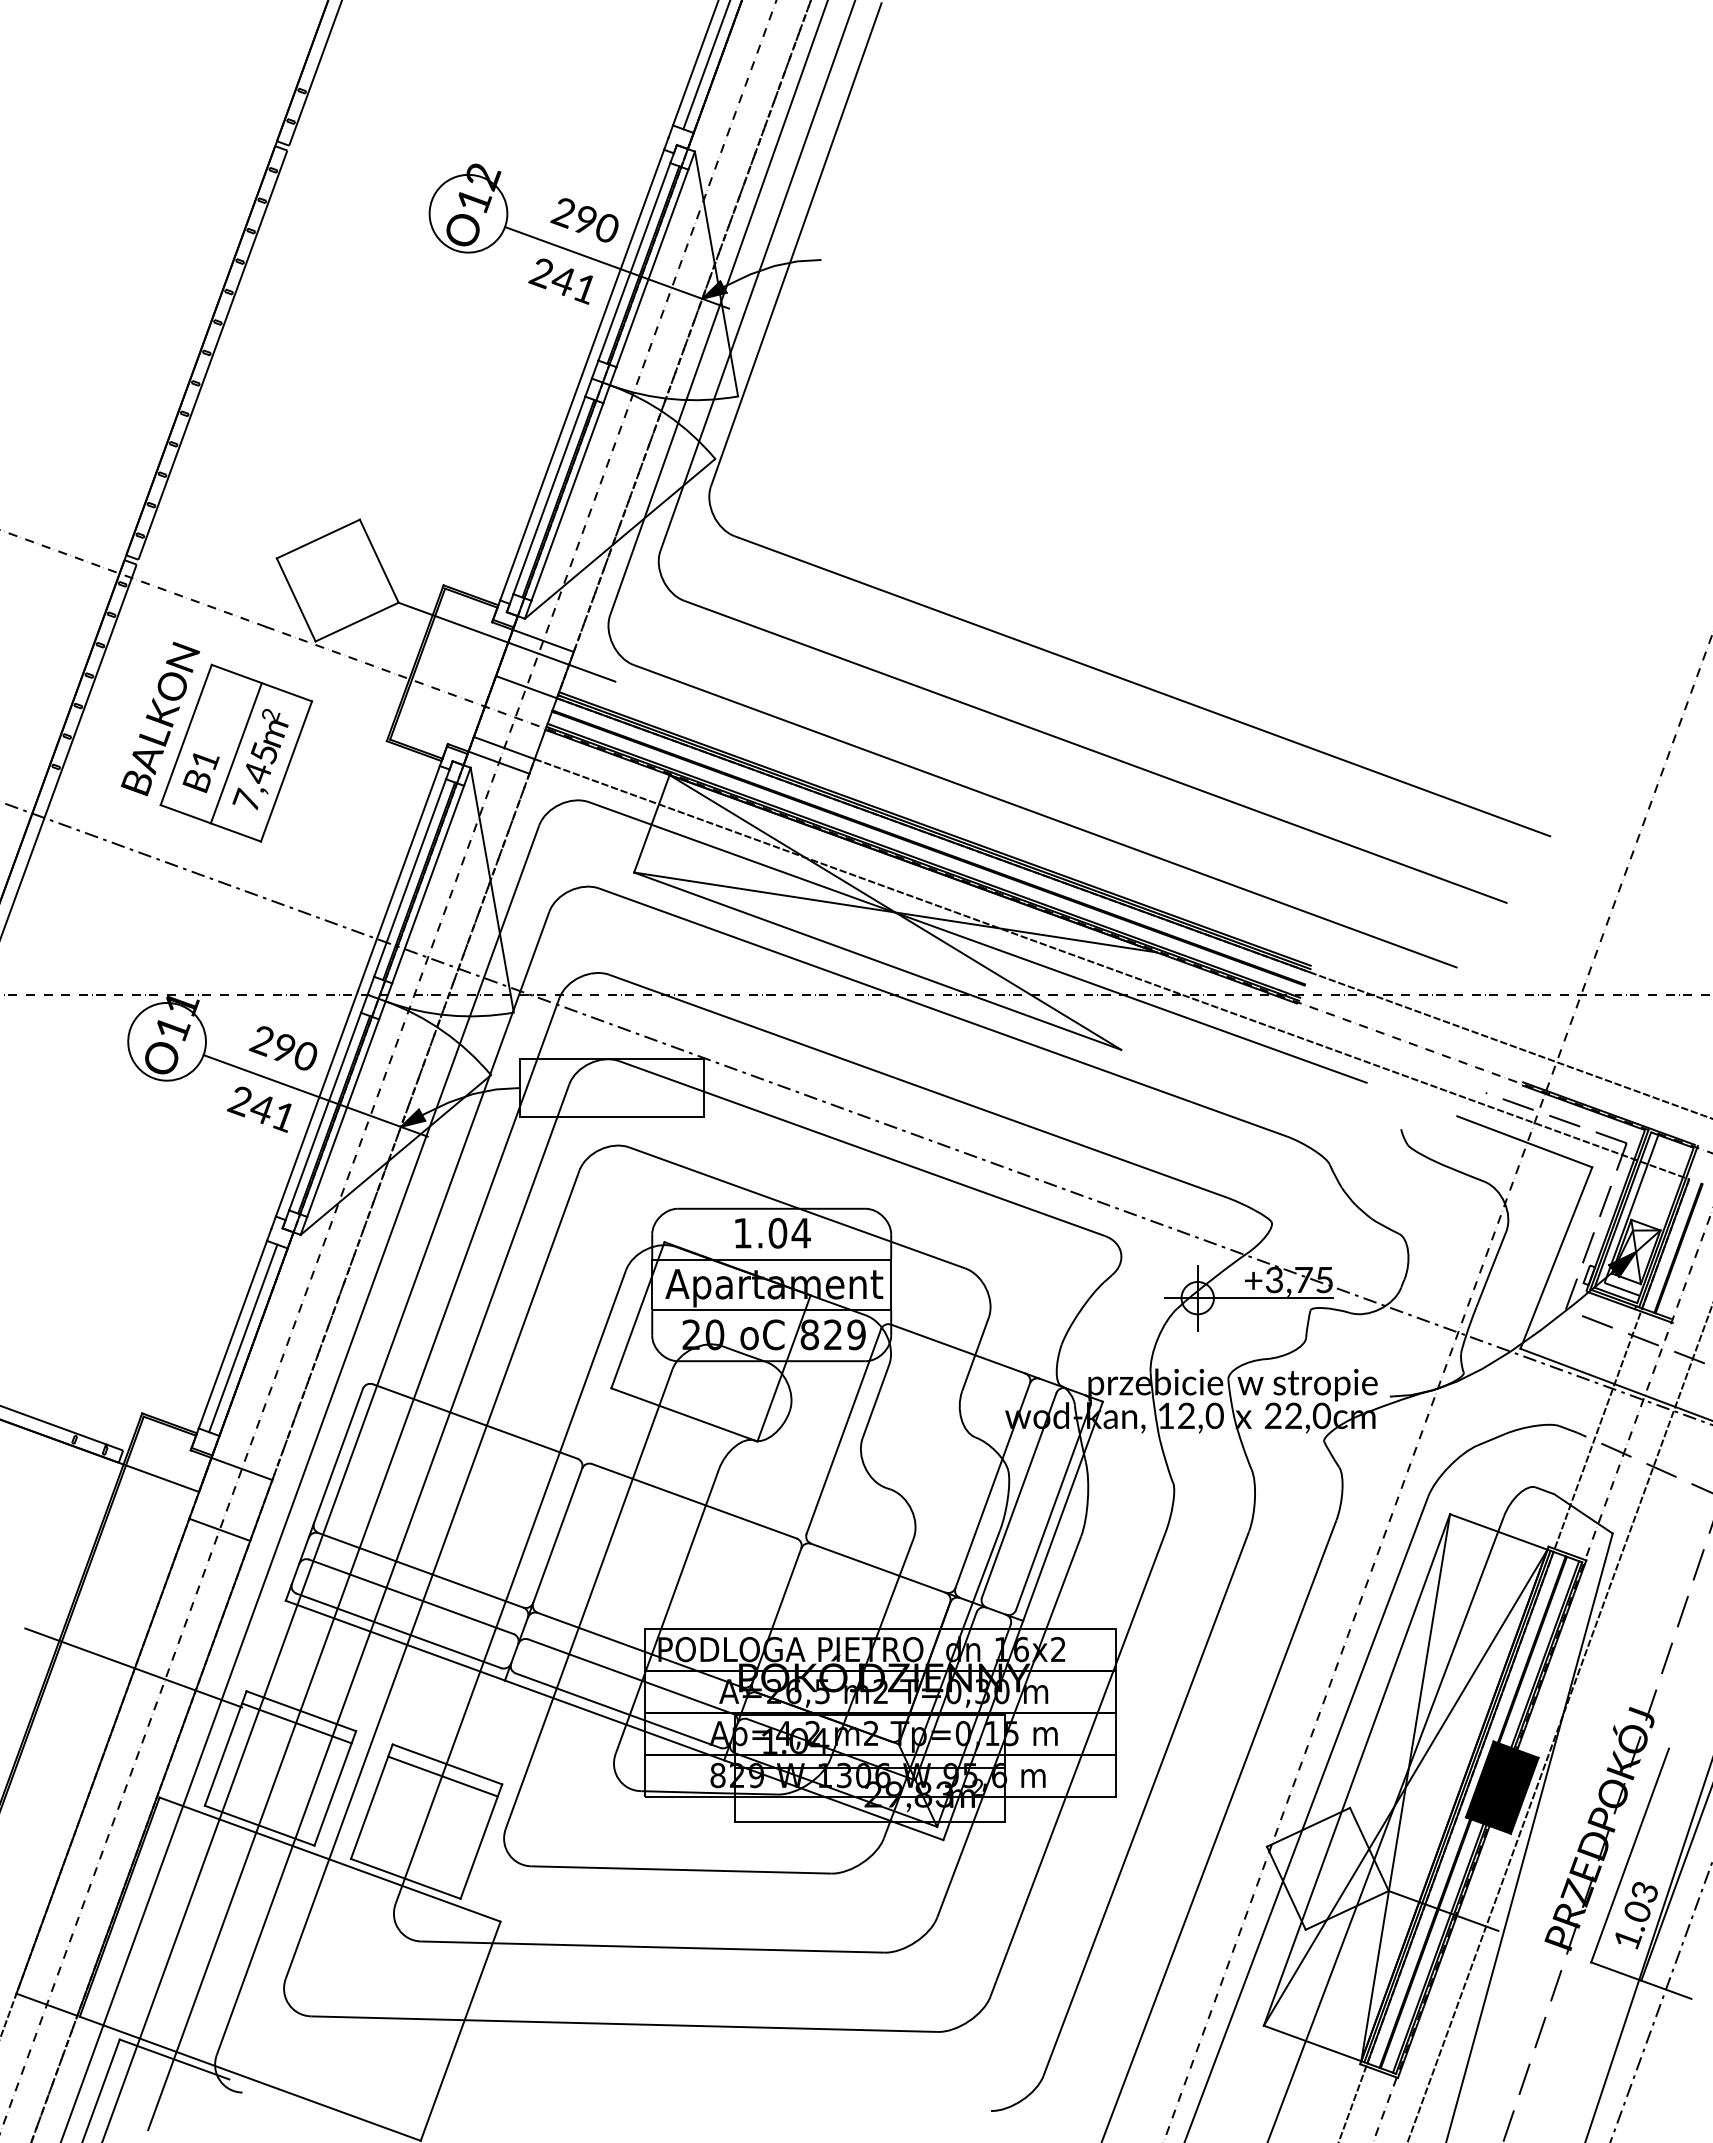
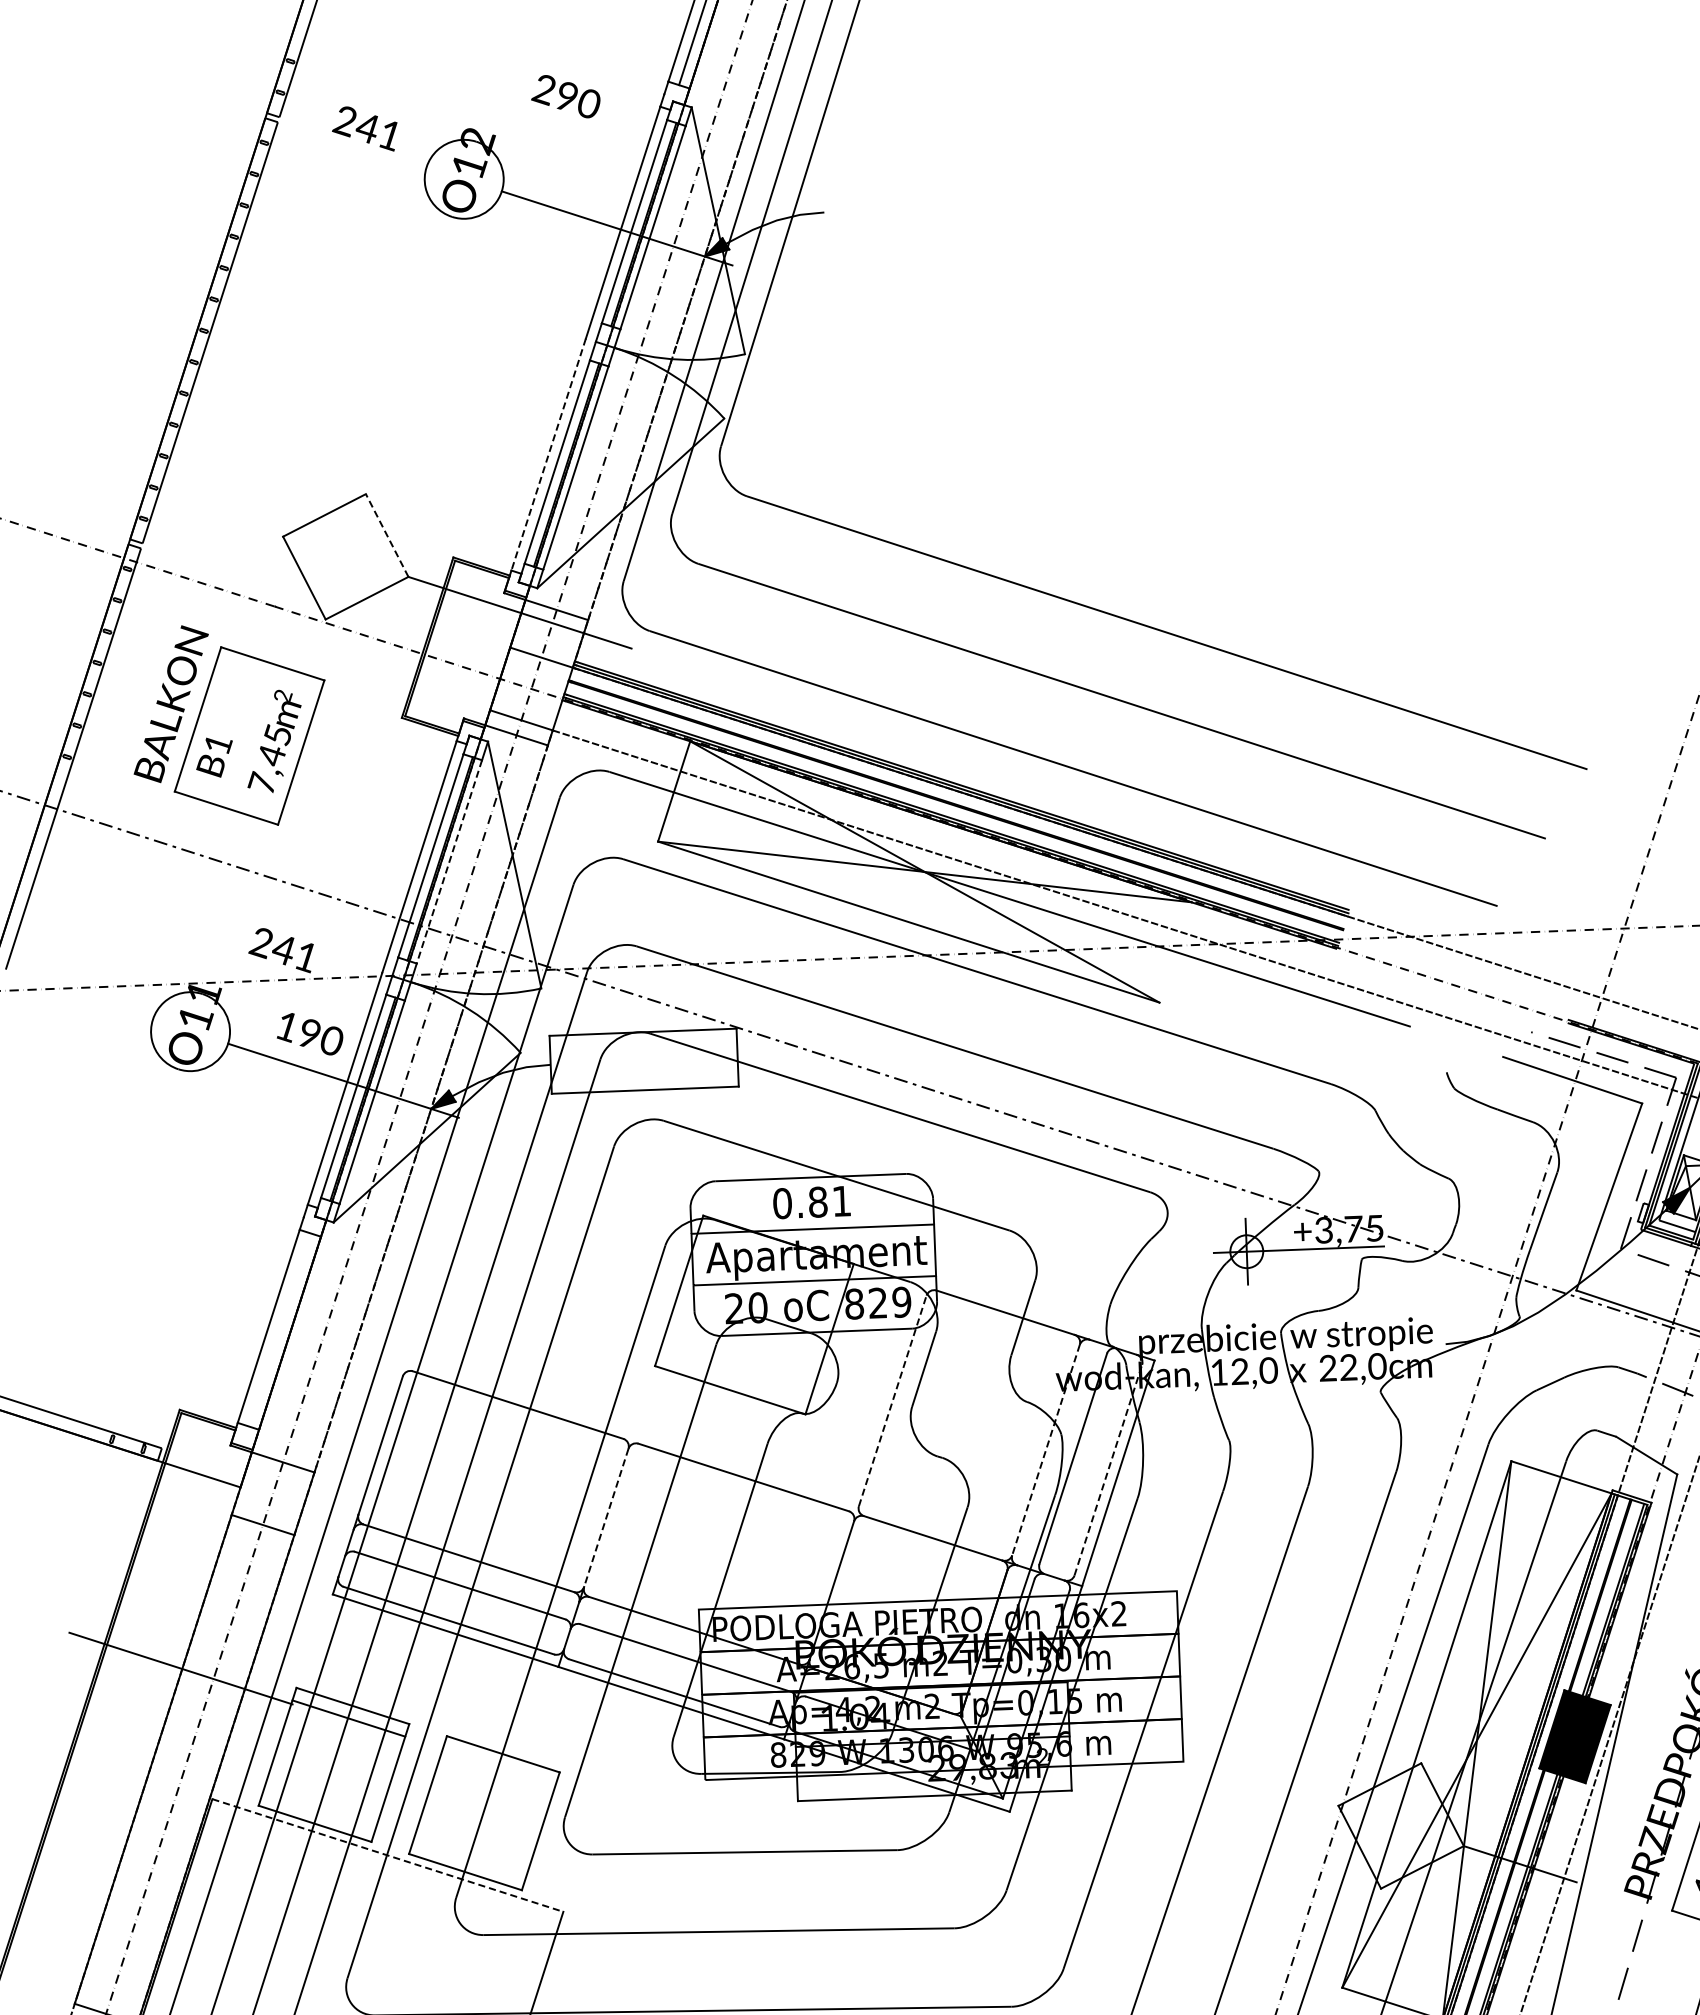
text: (584, 220) -> (565, 96), moved
text: (560, 281) -> (364, 129), moved
line: (541, 487) -> (548, 454), solid -> dashed
line: (379, 561) -> (387, 535), solid -> dashed
line: (235, 753) -> (248, 736), removed
line: (427, 885) -> (448, 862), solid -> dashed
text: (260, 1041) -> (285, 1027), 290 -> 190
text: (258, 1109) -> (280, 950), moved
text: (771, 1232) -> (811, 1201), 1.04 -> 0.81
line: (243, 1338) -> (279, 1329), removed
line: (843, 1431) -> (892, 1400), solid -> dashed
line: (992, 1485) -> (1045, 1449), solid -> dashed
line: (1053, 1507) -> (1108, 1469), solid -> dashed
line: (557, 1536) -> (606, 1518), solid -> dashed
line: (442, 1776) -> (498, 1766), removed
line: (330, 1859) -> (388, 1855), solid -> dashed

